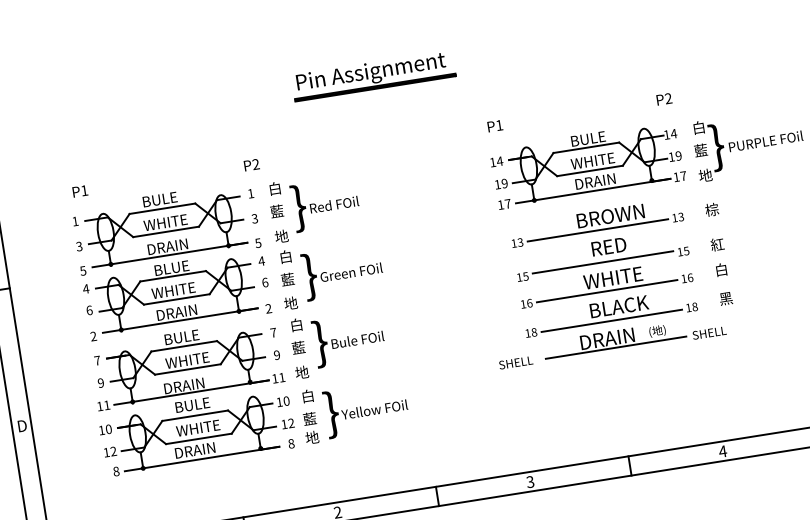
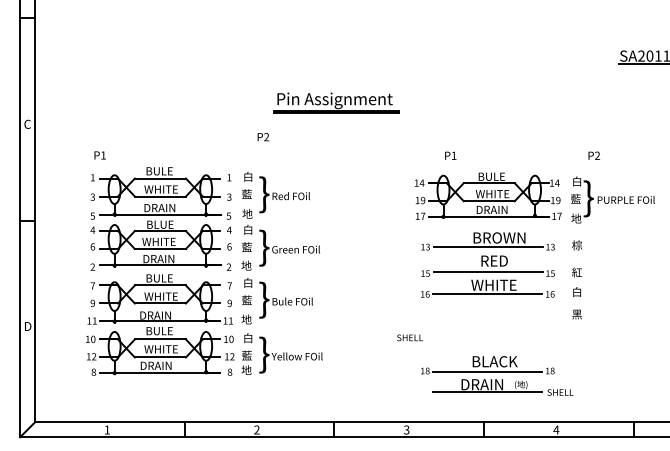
text: (663, 99) -> (593, 155), moved
text: (494, 125) -> (450, 155), moved
text: (251, 165) -> (263, 137), moved
part: (625, 323) -> (497, 375), moved

